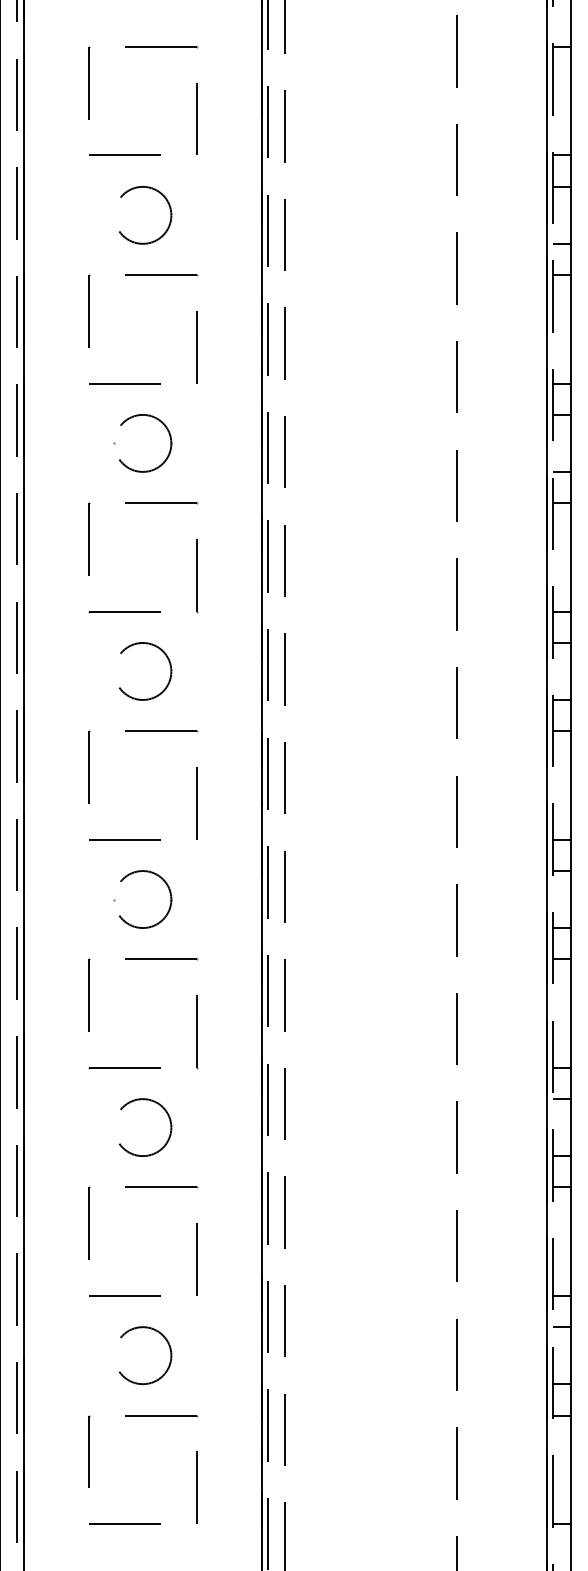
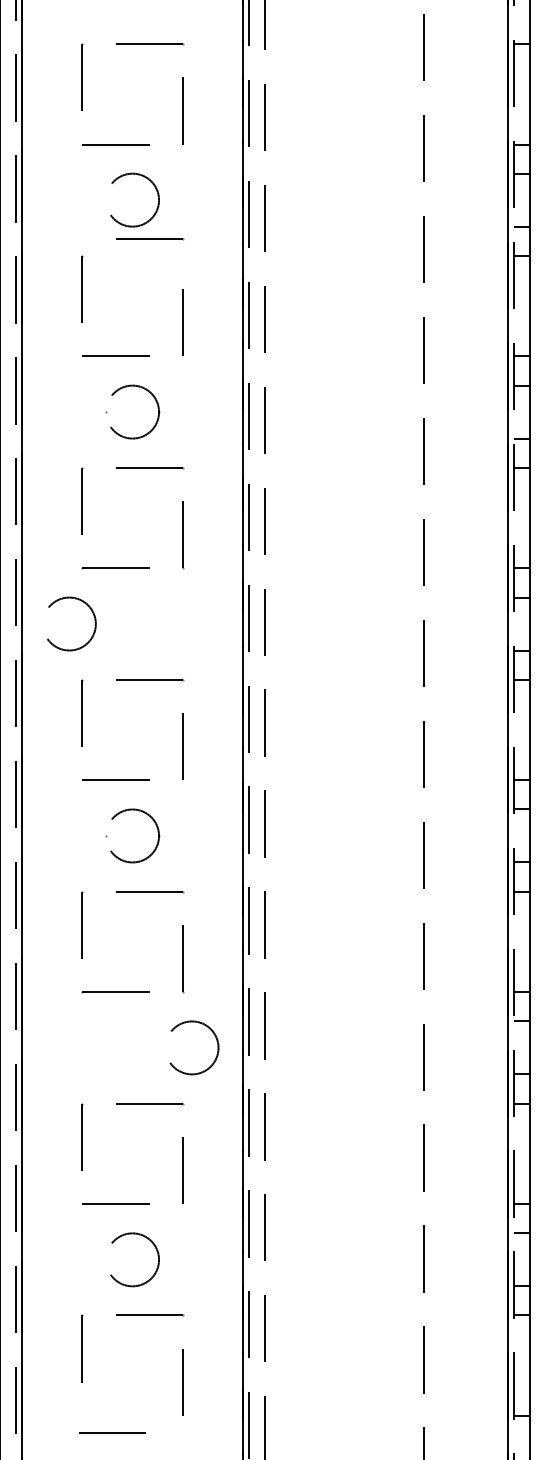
line: (161, 275) -> (149, 239), moved
circle: (145, 671) -> (71, 624), moved
circle: (145, 1127) -> (194, 1047), moved
line: (124, 1523) -> (111, 1432), moved

